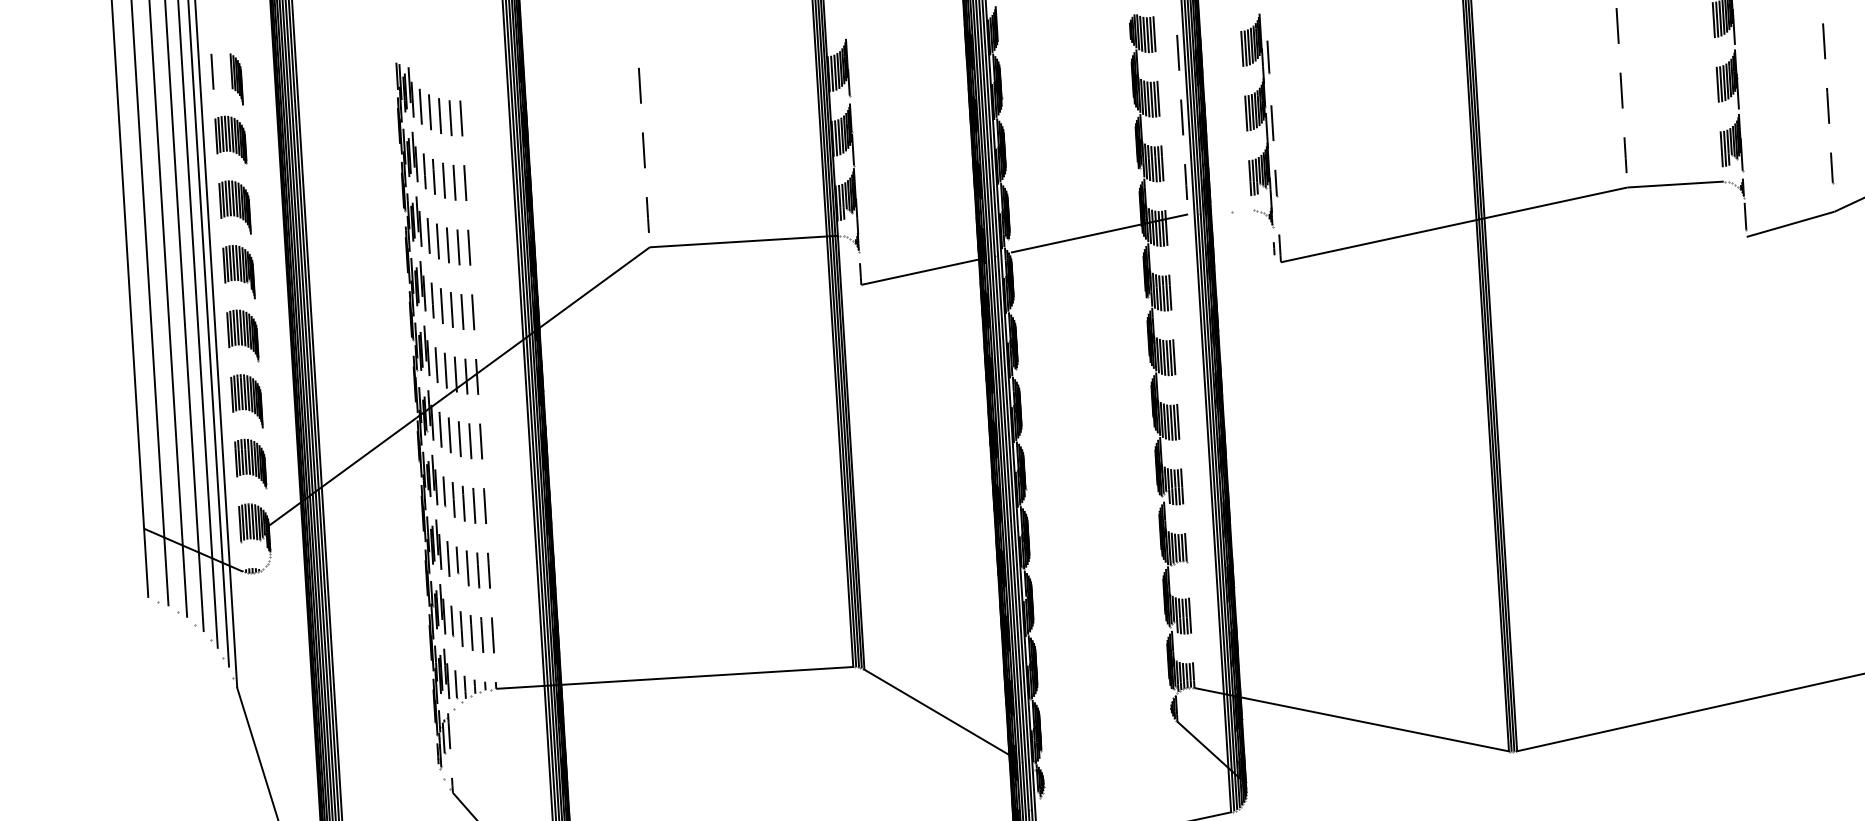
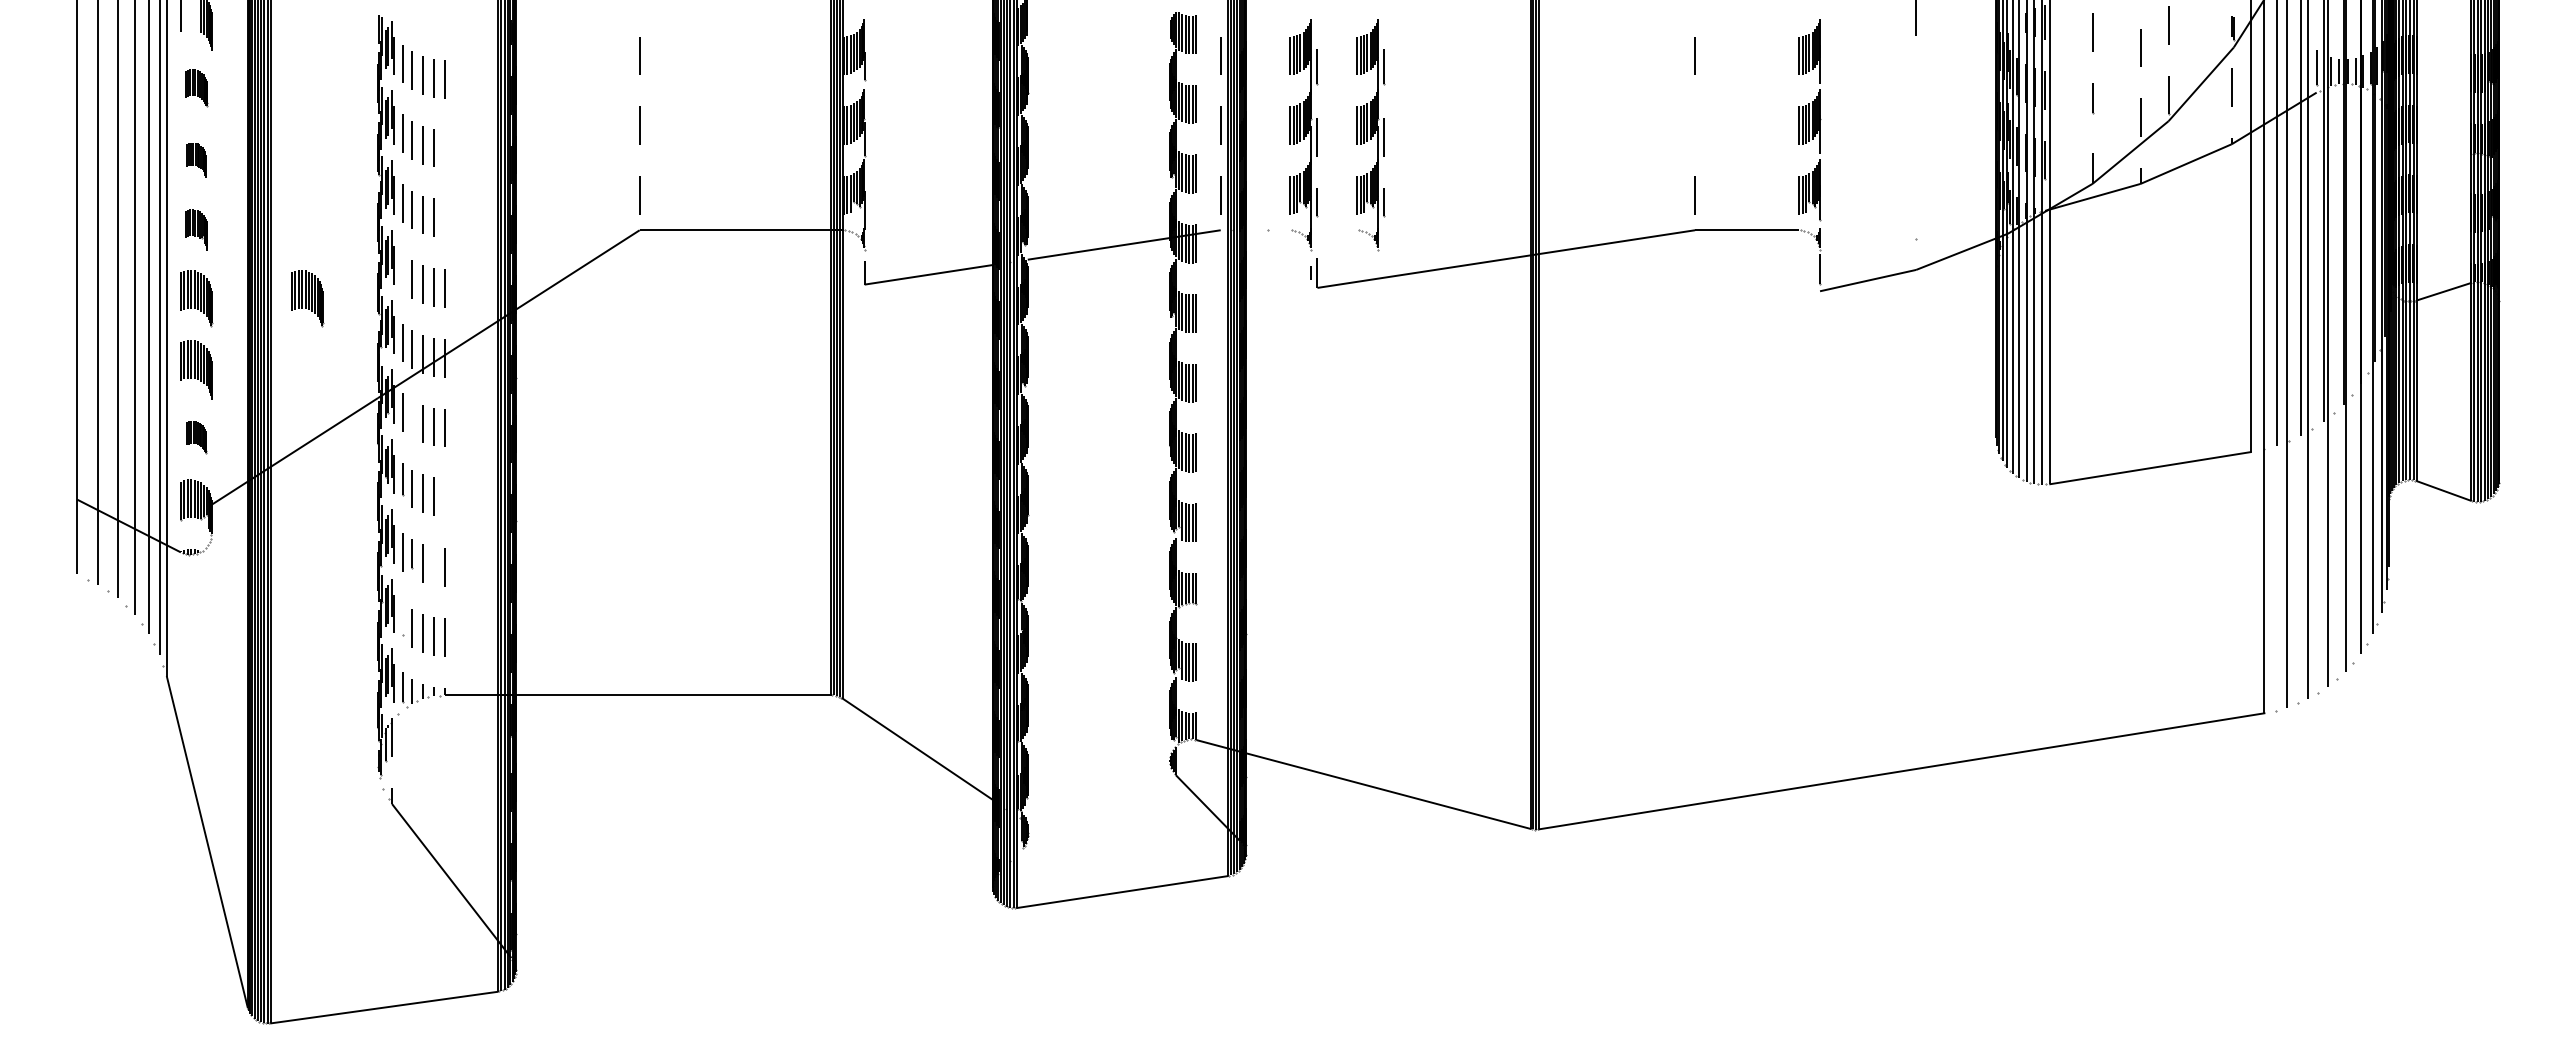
line: (1823, 40) -> (1915, 85), removed
line: (1621, 90) -> (1695, 125), removed
line: (1827, 105) -> (1915, 155), removed
part: (1321, 118) -> (1370, 135), added
part: (231, 140) -> (196, 87), size x0.7
line: (1832, 167) -> (1916, 222), removed
line: (465, 182) -> (445, 148), removed
part: (235, 207) -> (196, 160), size x0.6
line: (469, 247) -> (445, 218), removed
part: (239, 271) -> (196, 229), size x0.7
line: (432, 300) -> (402, 273), removed
part: (345, 329) -> (307, 298), added
line: (450, 434) -> (412, 418), removed
part: (251, 464) -> (196, 437), size x0.6
line: (484, 505) -> (444, 497), removed
line: (477, 570) -> (433, 566), removed
line: (452, 620) -> (402, 618), removed

